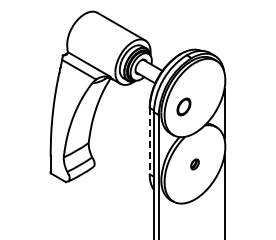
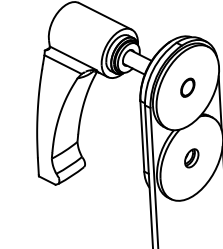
part: (183, 106) -> (187, 87), moved
line: (149, 141) -> (142, 136), dashed -> solid
part: (194, 164) -> (191, 158), size x1.67

